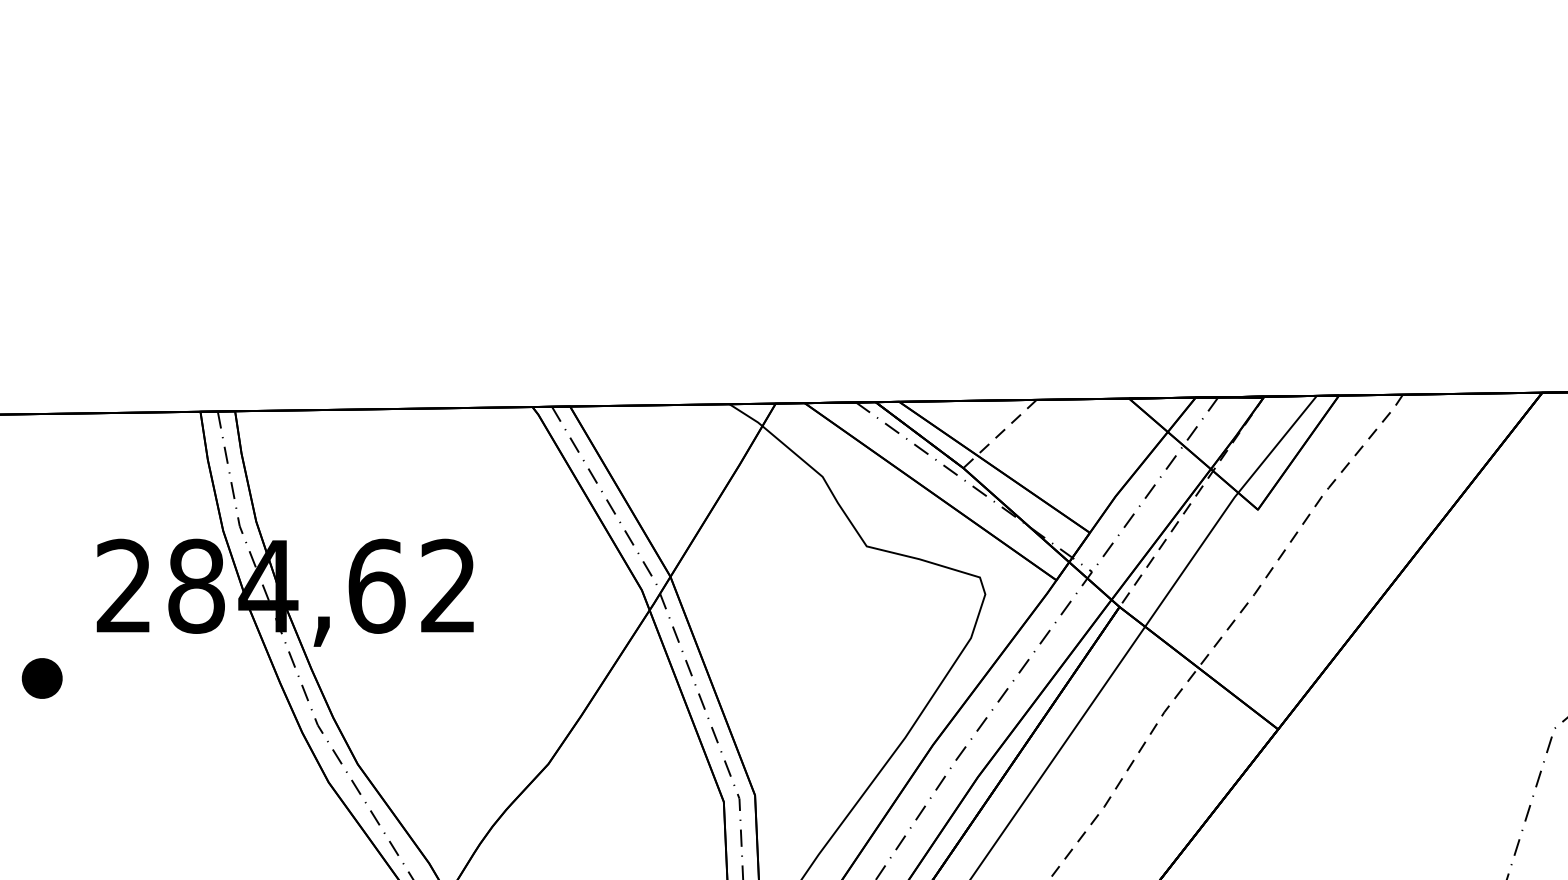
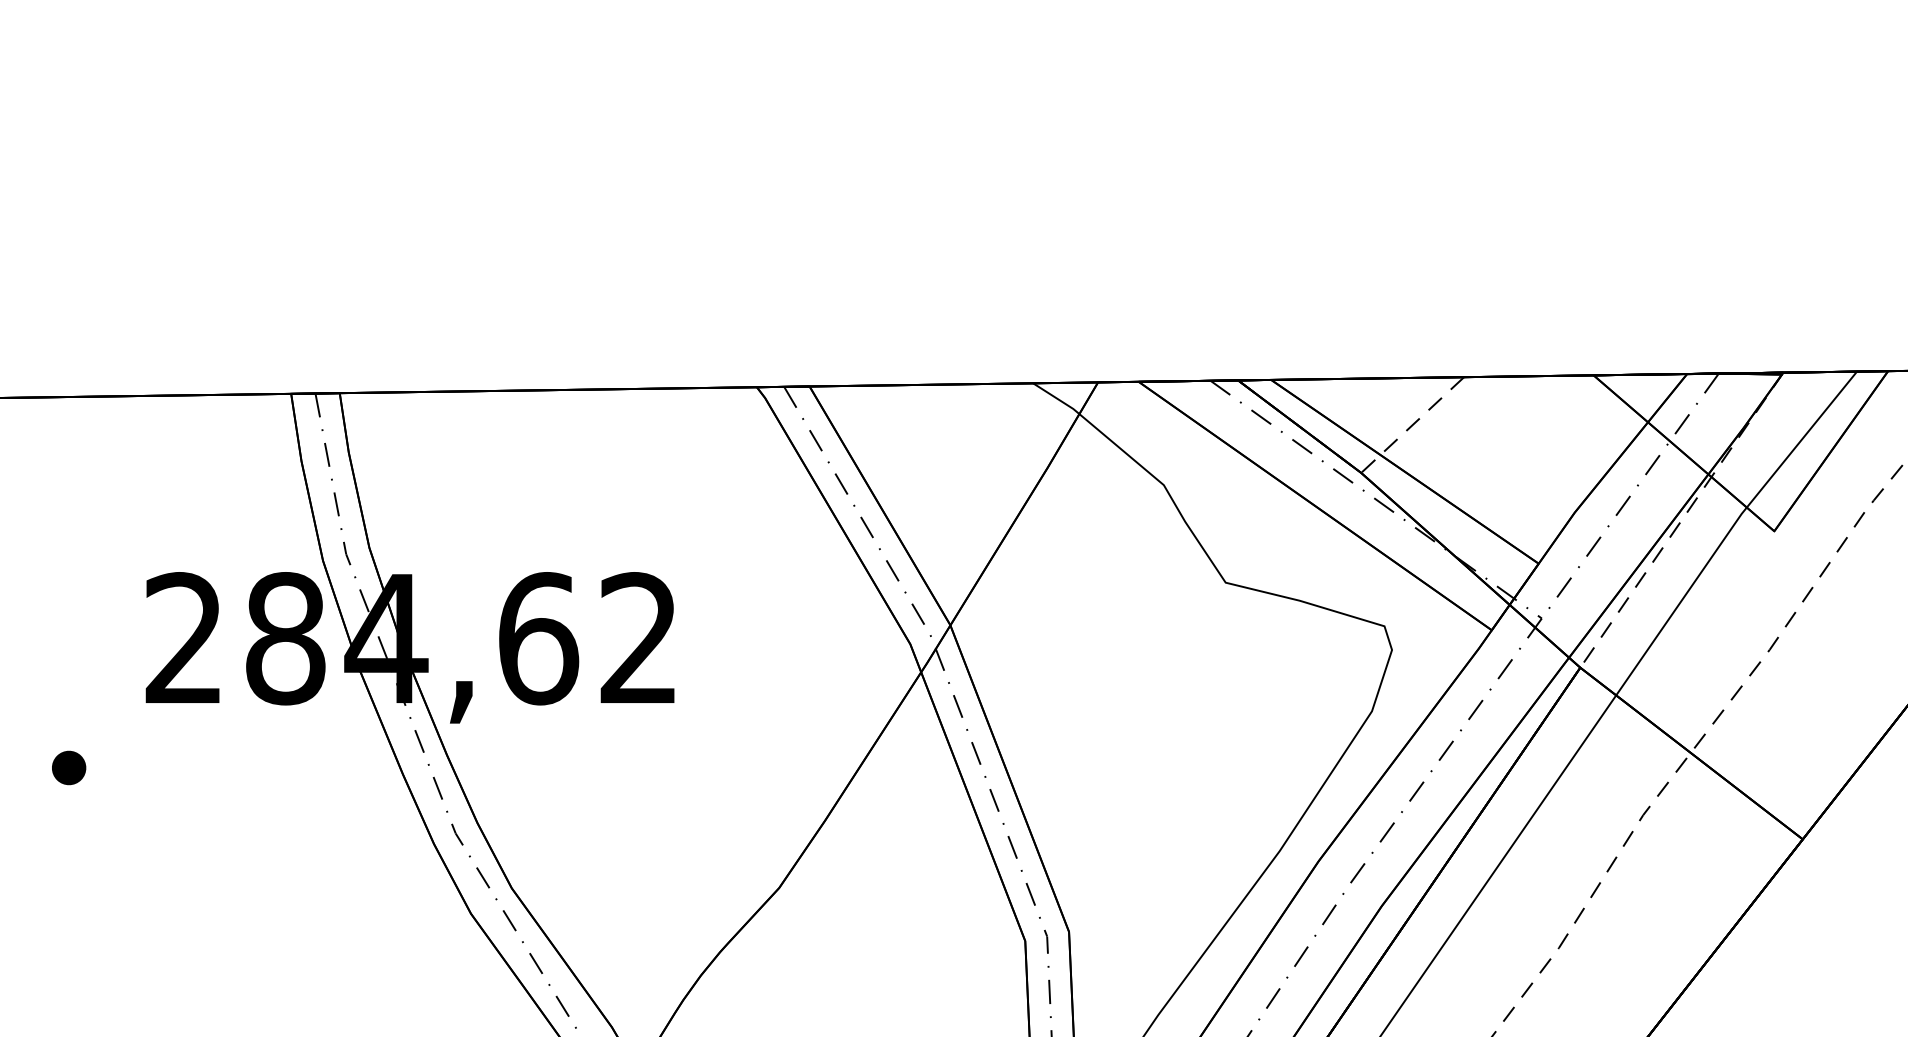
part: (41, 678) -> (68, 767), size x0.6

